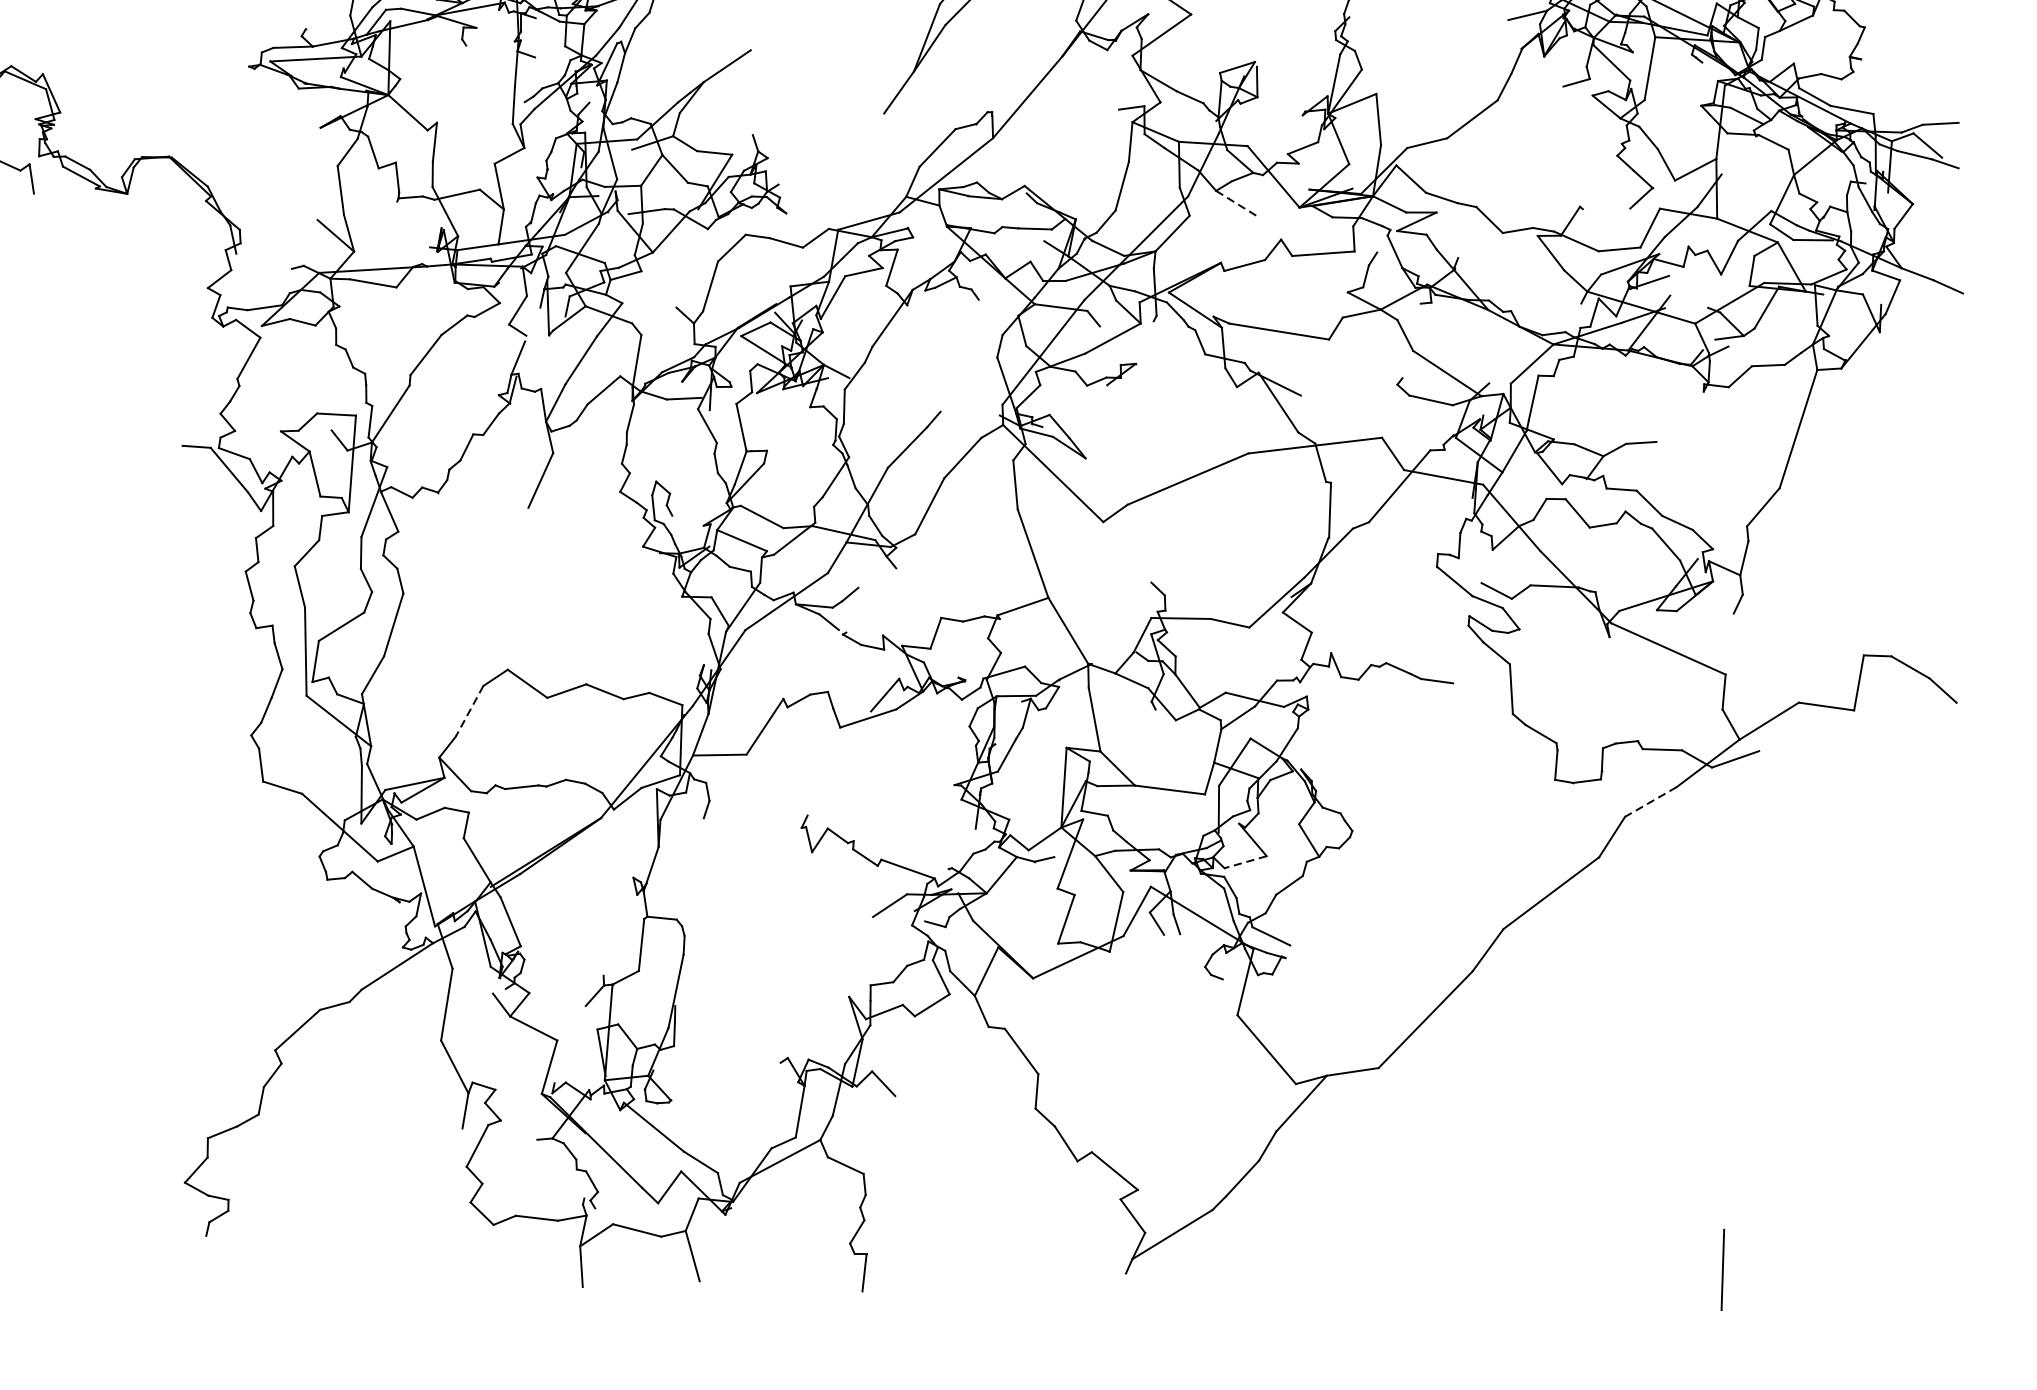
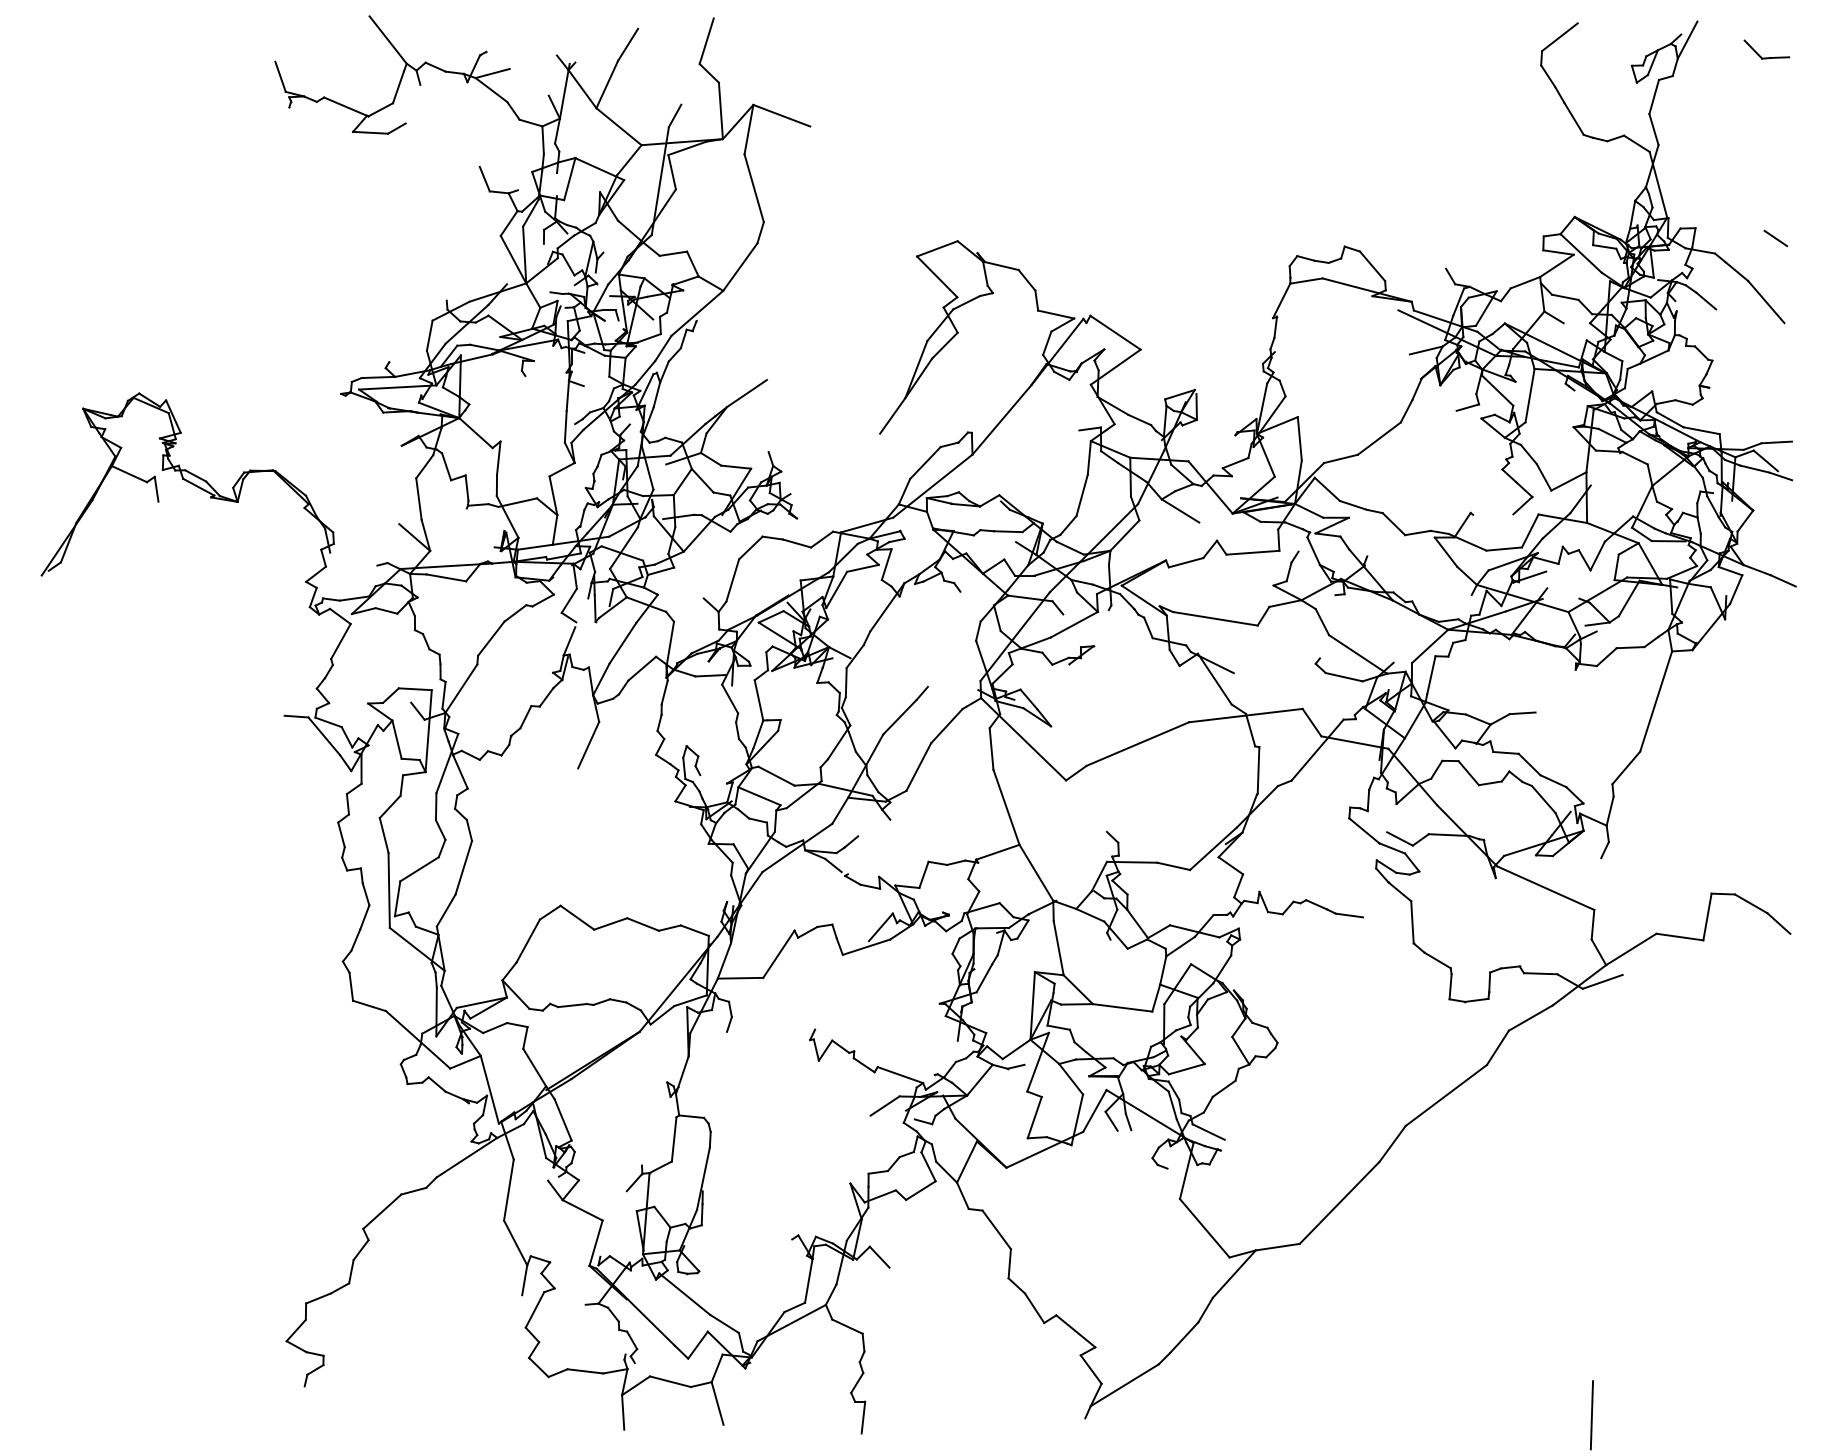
line: (1238, 205) -> (1180, 511), dashed -> solid
line: (468, 711) -> (527, 941), dashed -> solid
line: (1650, 802) -> (1530, 1018), dashed -> solid
line: (1245, 862) -> (1186, 1069), dashed -> solid

